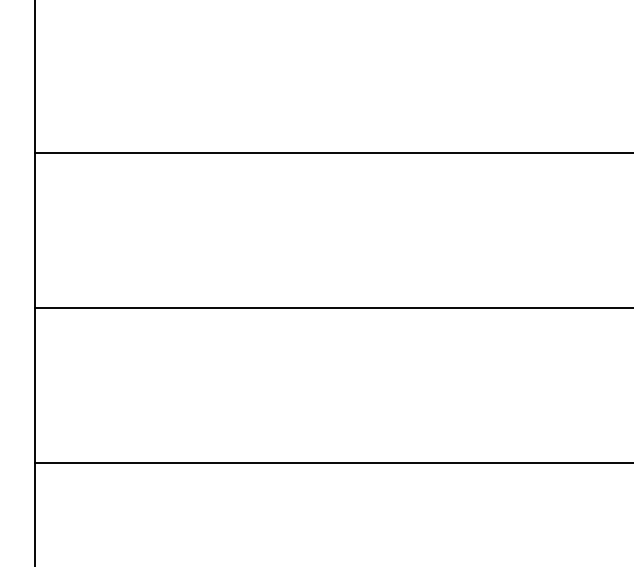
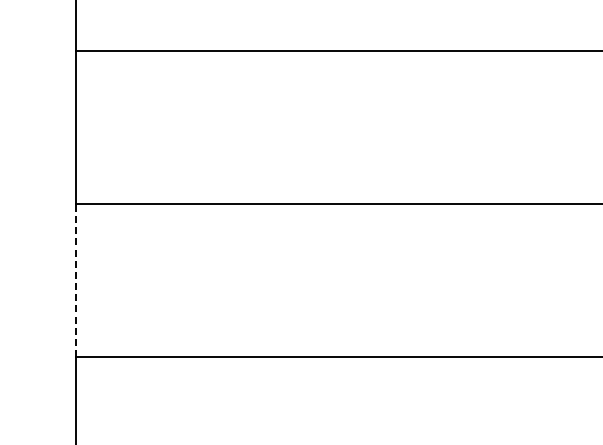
line: (34, 384) -> (75, 279), solid -> dashed

